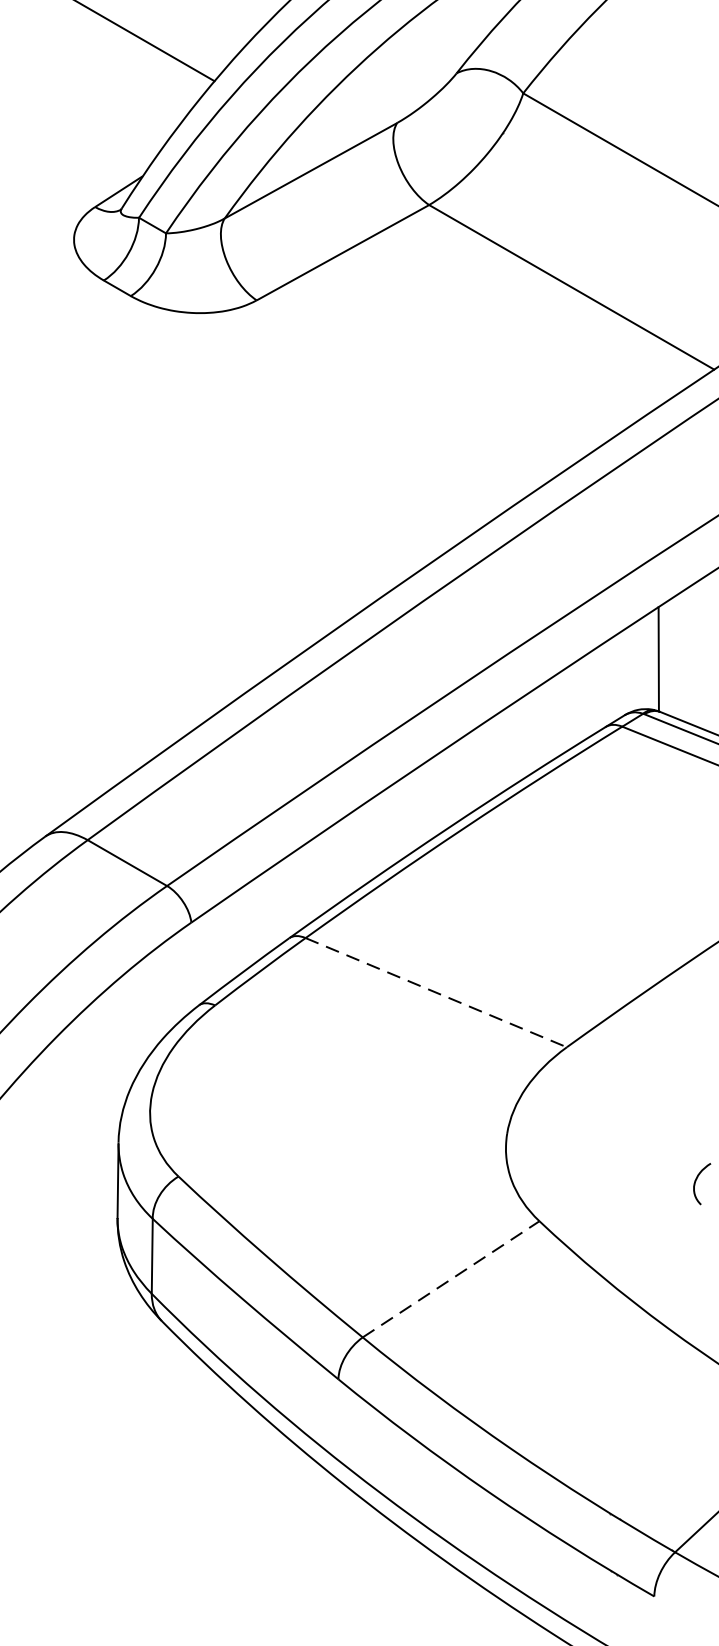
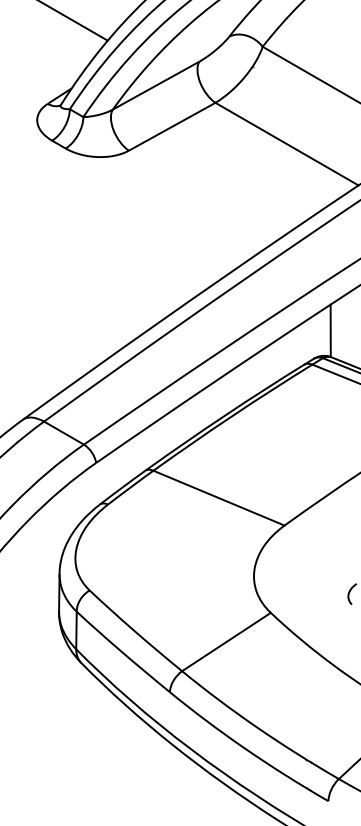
line: (437, 993) -> (219, 498), dashed -> solid
line: (451, 1278) -> (226, 641), dashed -> solid

